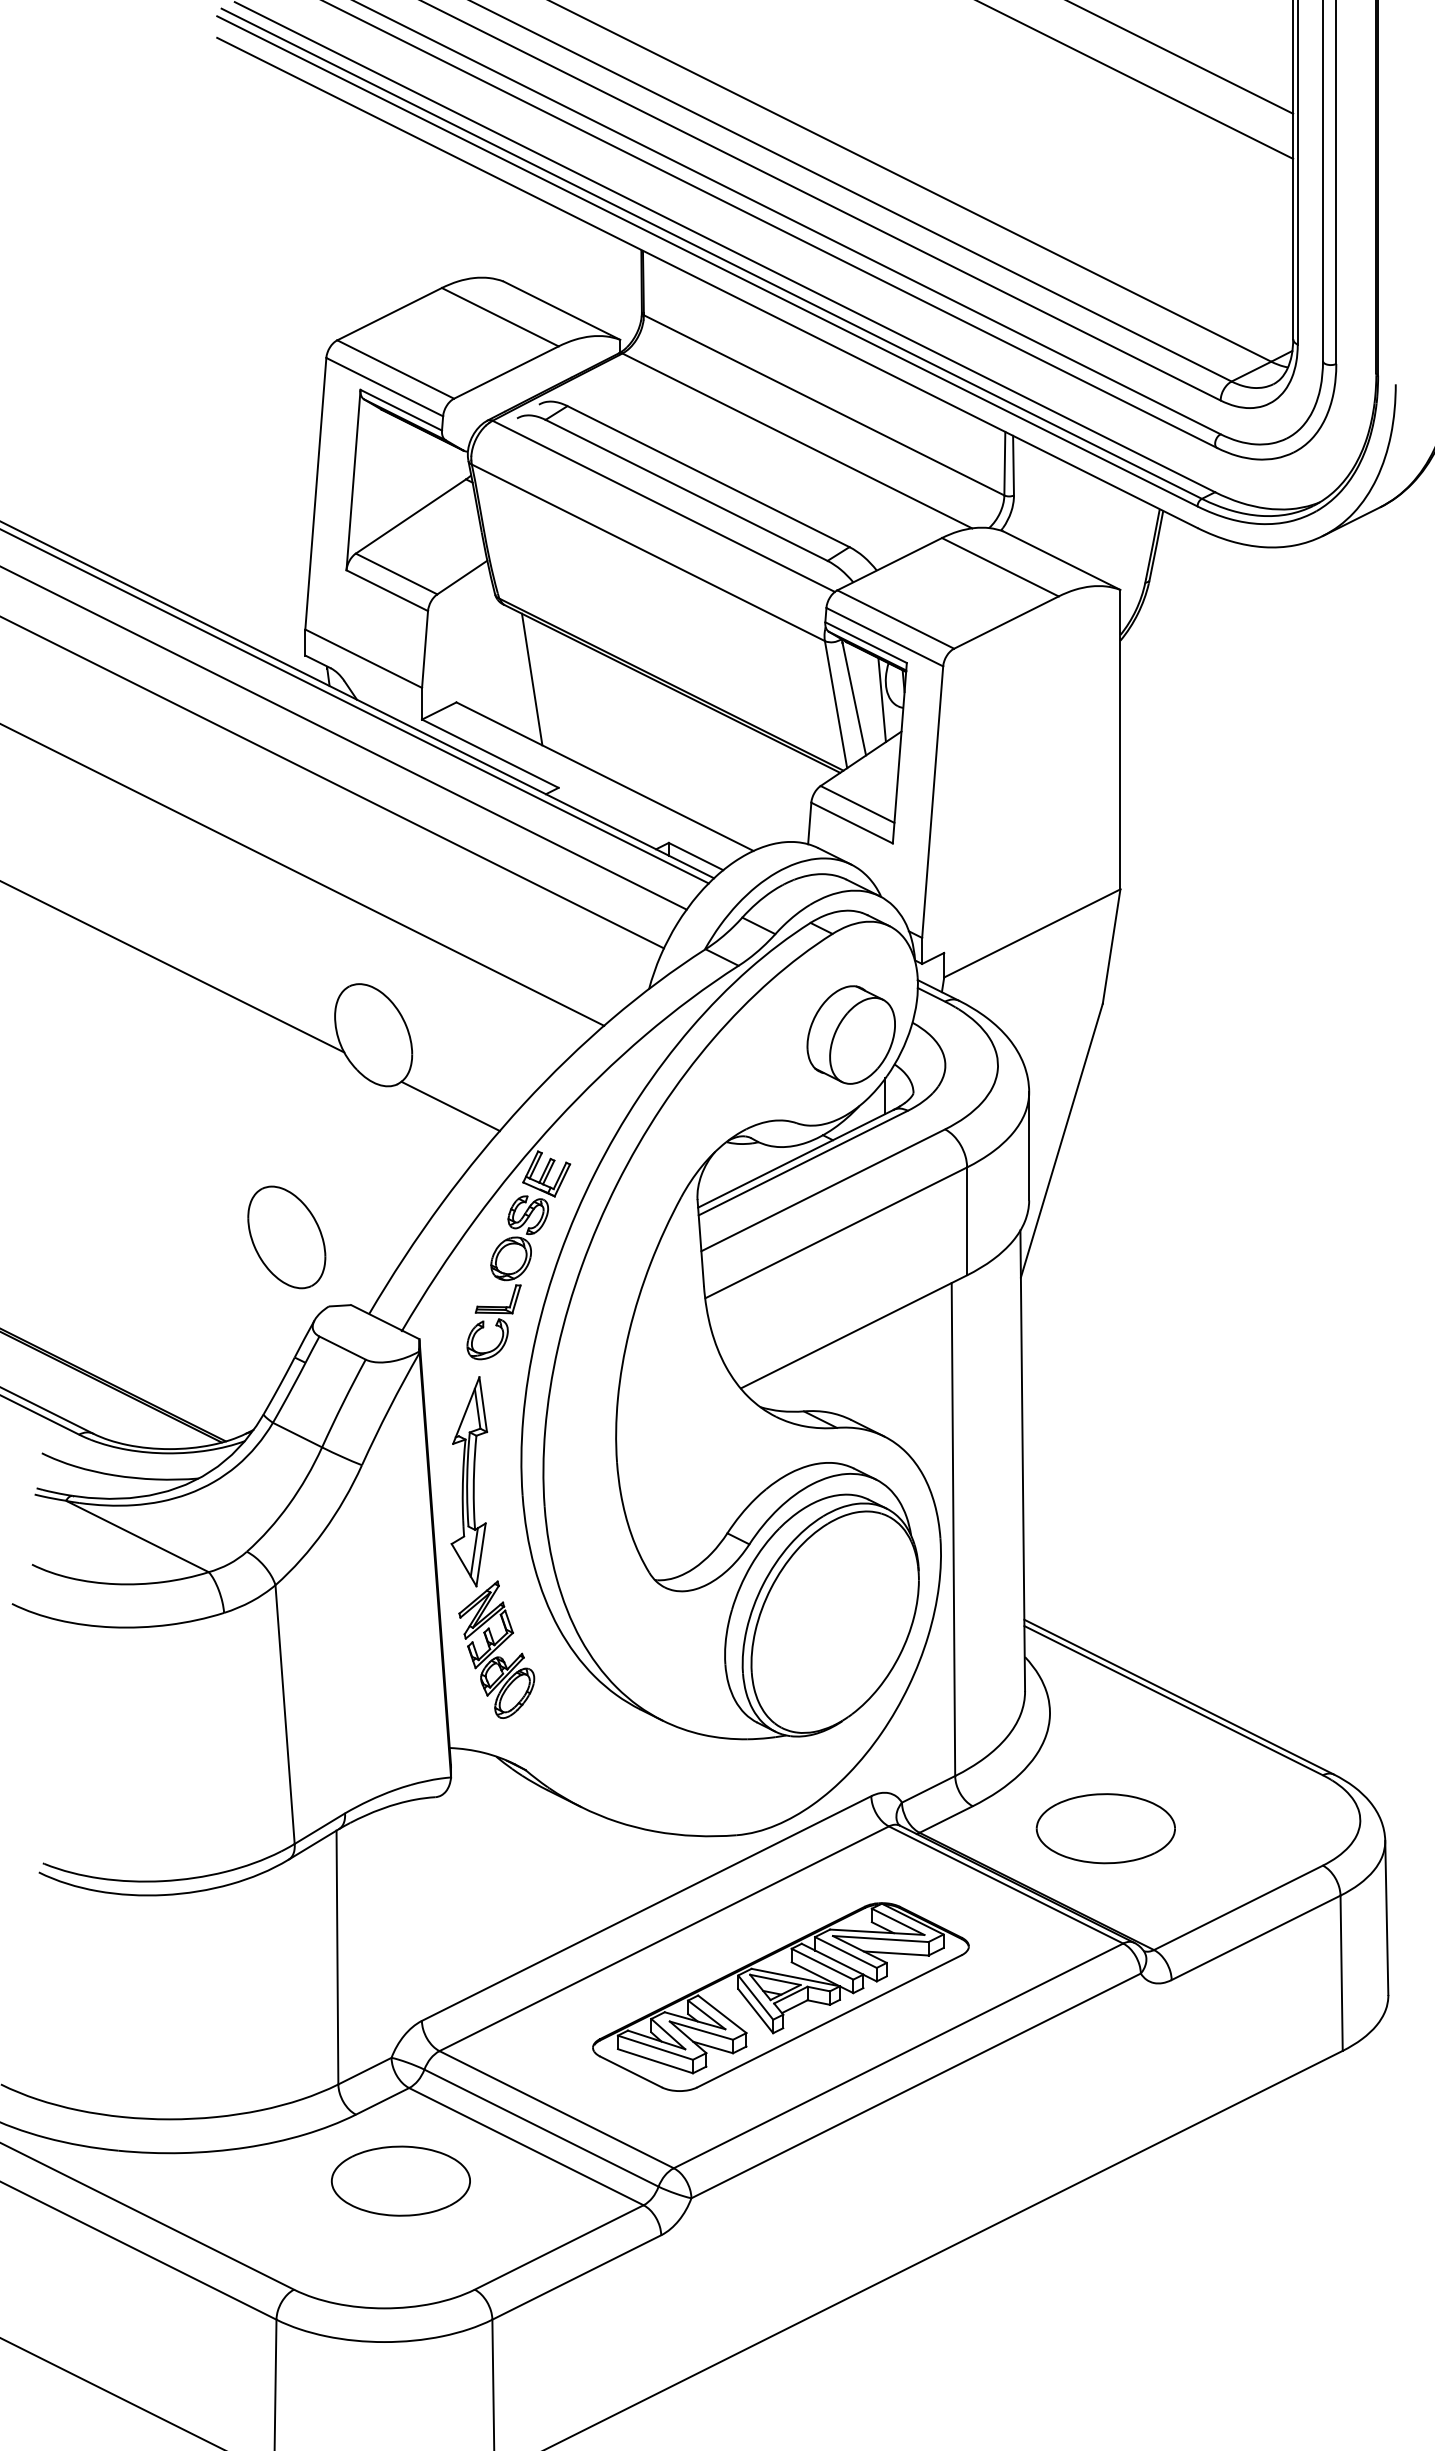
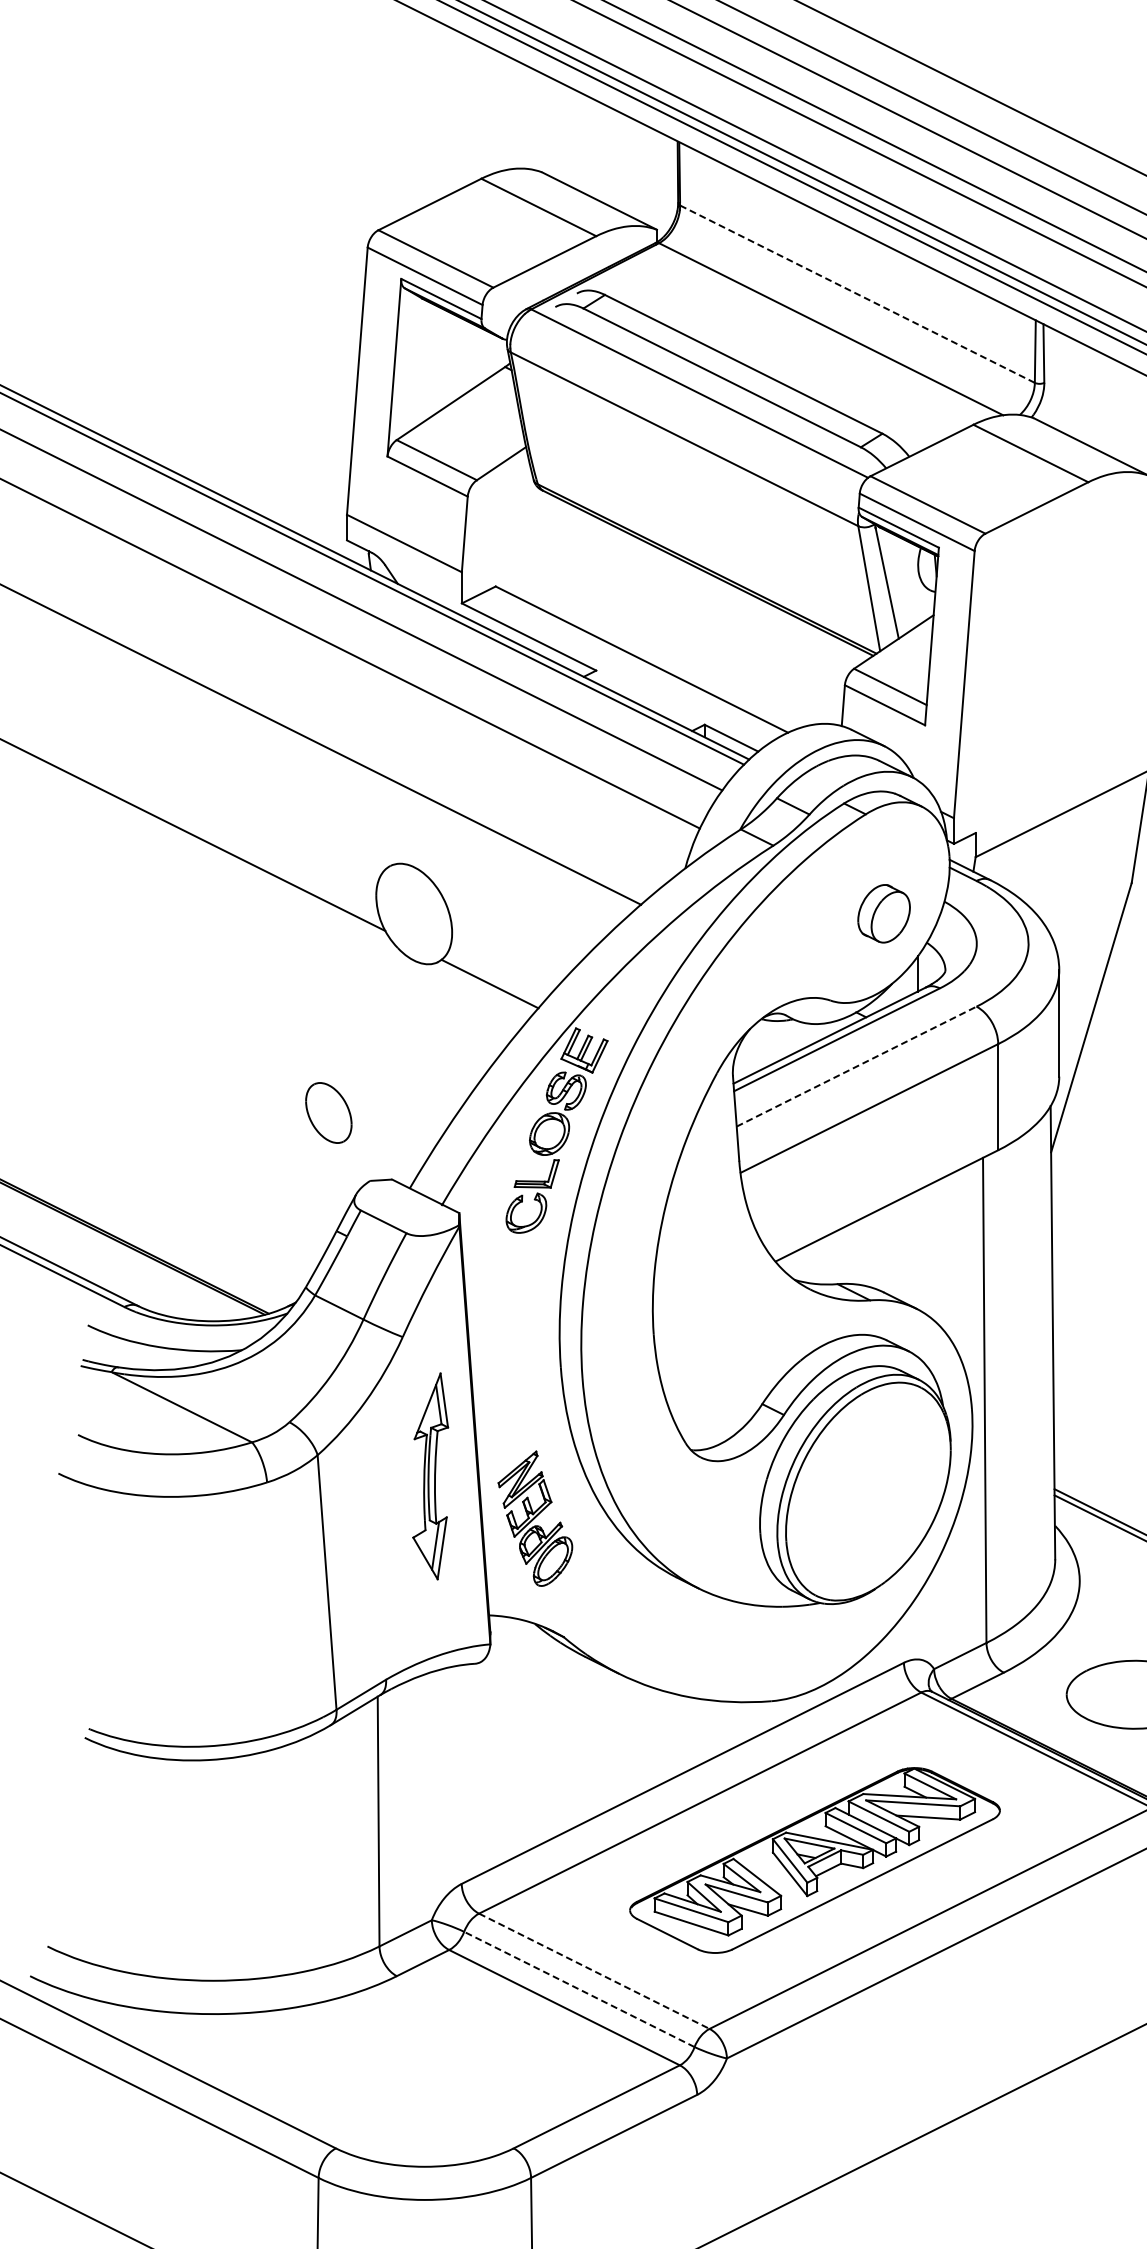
line: (824, 405) -> (857, 294), solid -> dashed
line: (531, 679) -> (569, 563), removed
line: (881, 700) -> (913, 584), removed
part: (850, 1034) -> (883, 913), size x0.6
line: (823, 1190) -> (856, 1066), solid -> dashed
part: (286, 1237) -> (328, 1113), size x0.6
part: (469, 1481) -> (430, 1476), moved
line: (556, 2109) -> (594, 1971), solid -> dashed
line: (541, 2128) -> (579, 1989), solid -> dashed
part: (400, 2180) -> (440, 2040), removed

